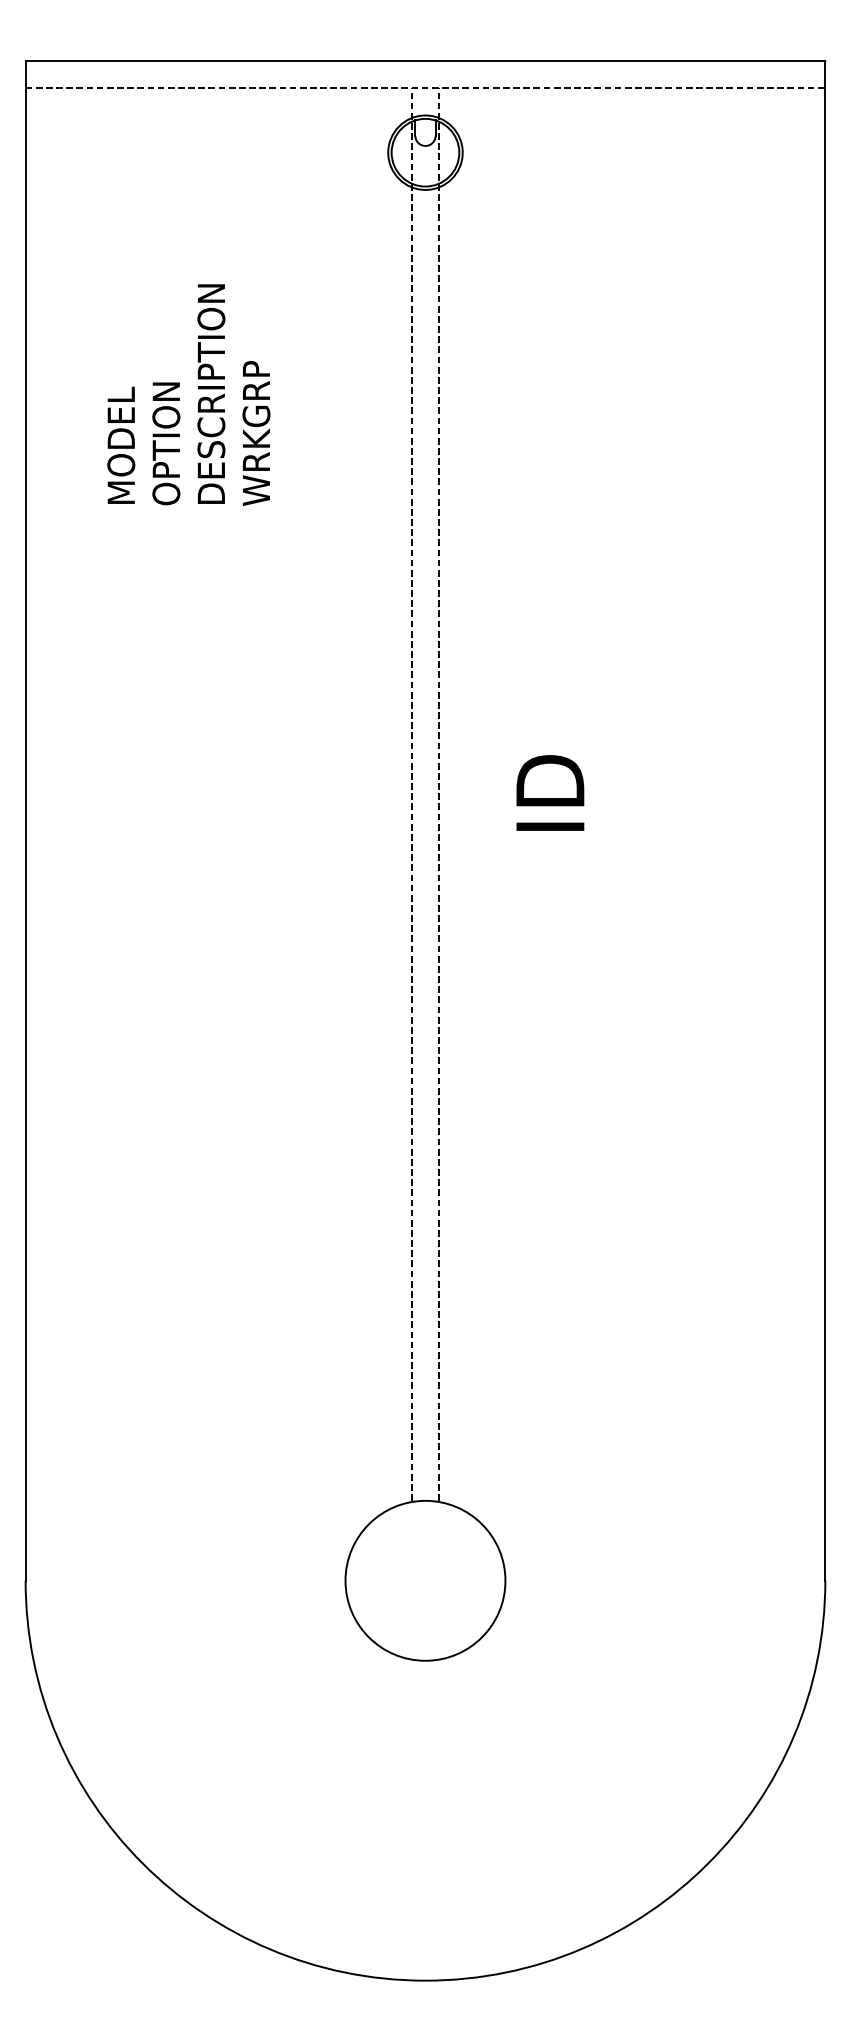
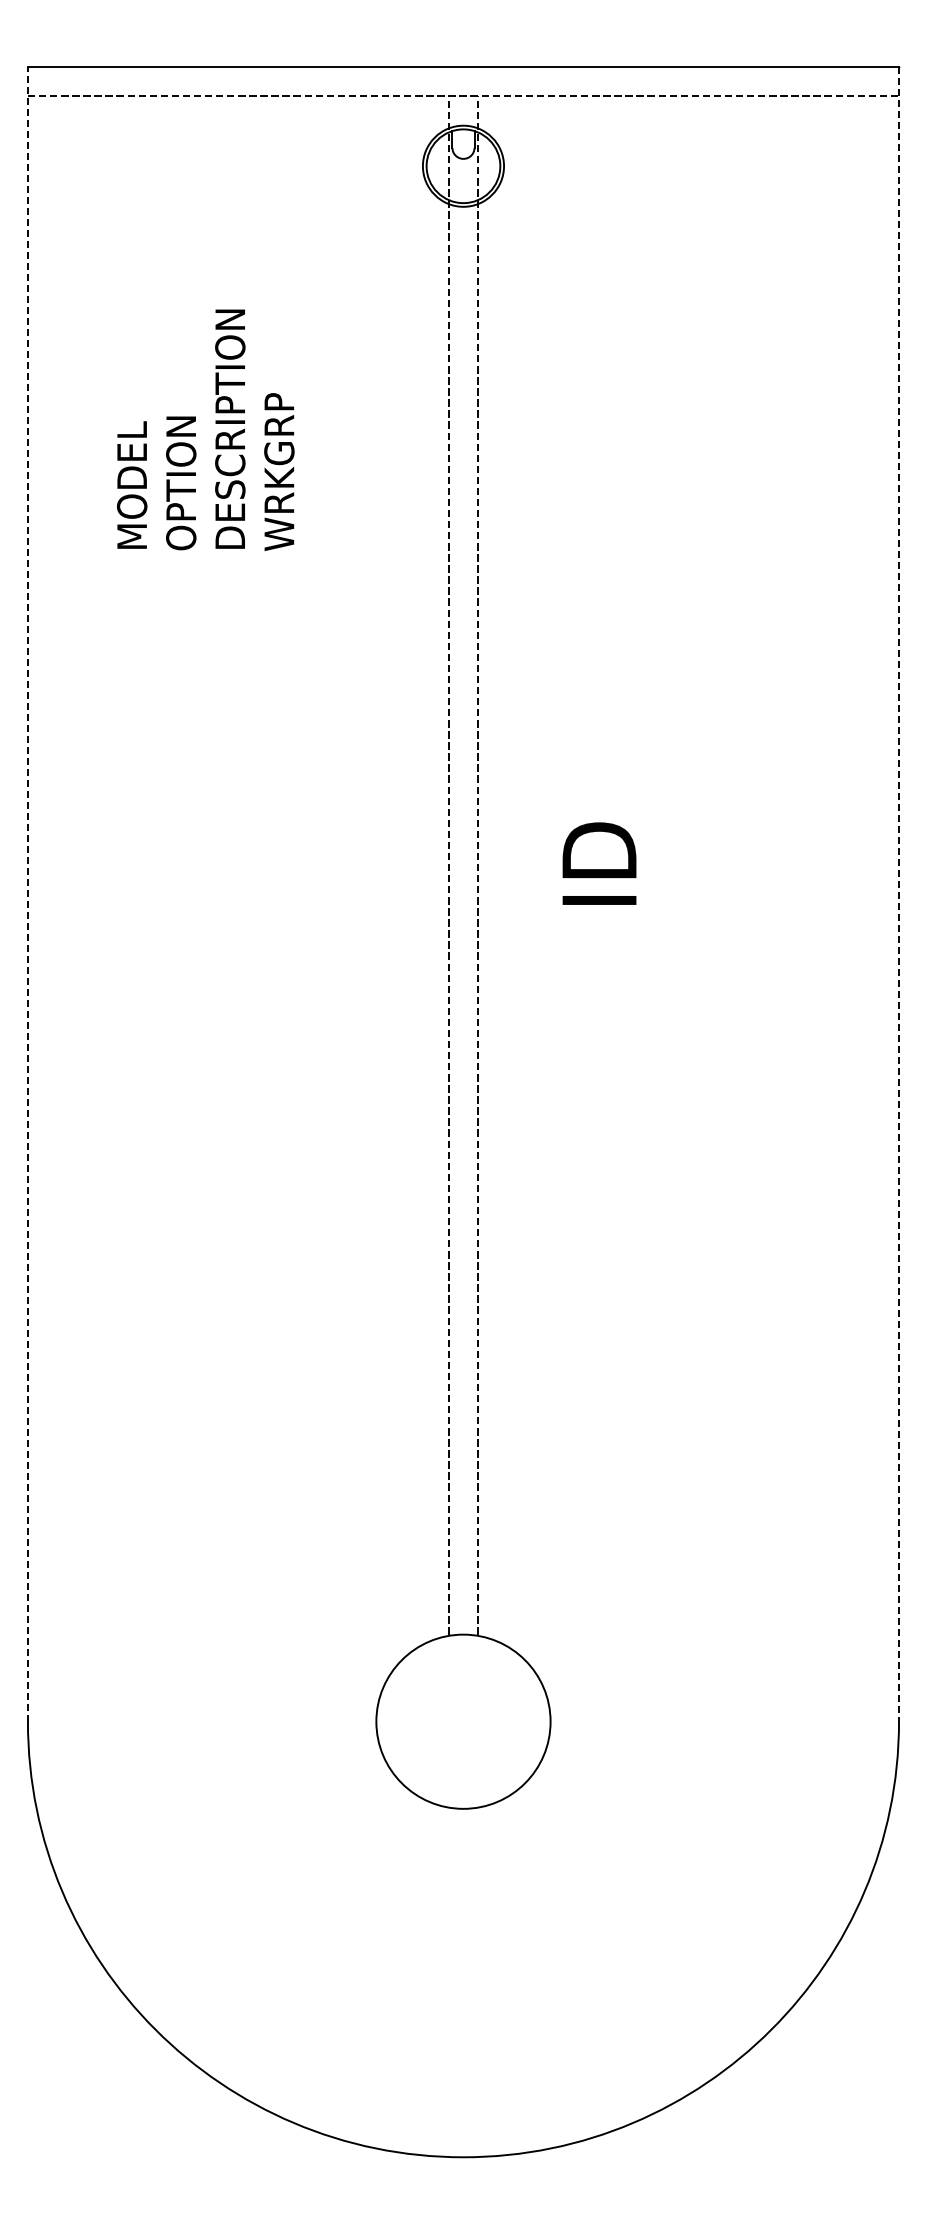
line: (25, 821) -> (27, 894), solid -> dashed
line: (825, 821) -> (899, 894), solid -> dashed

